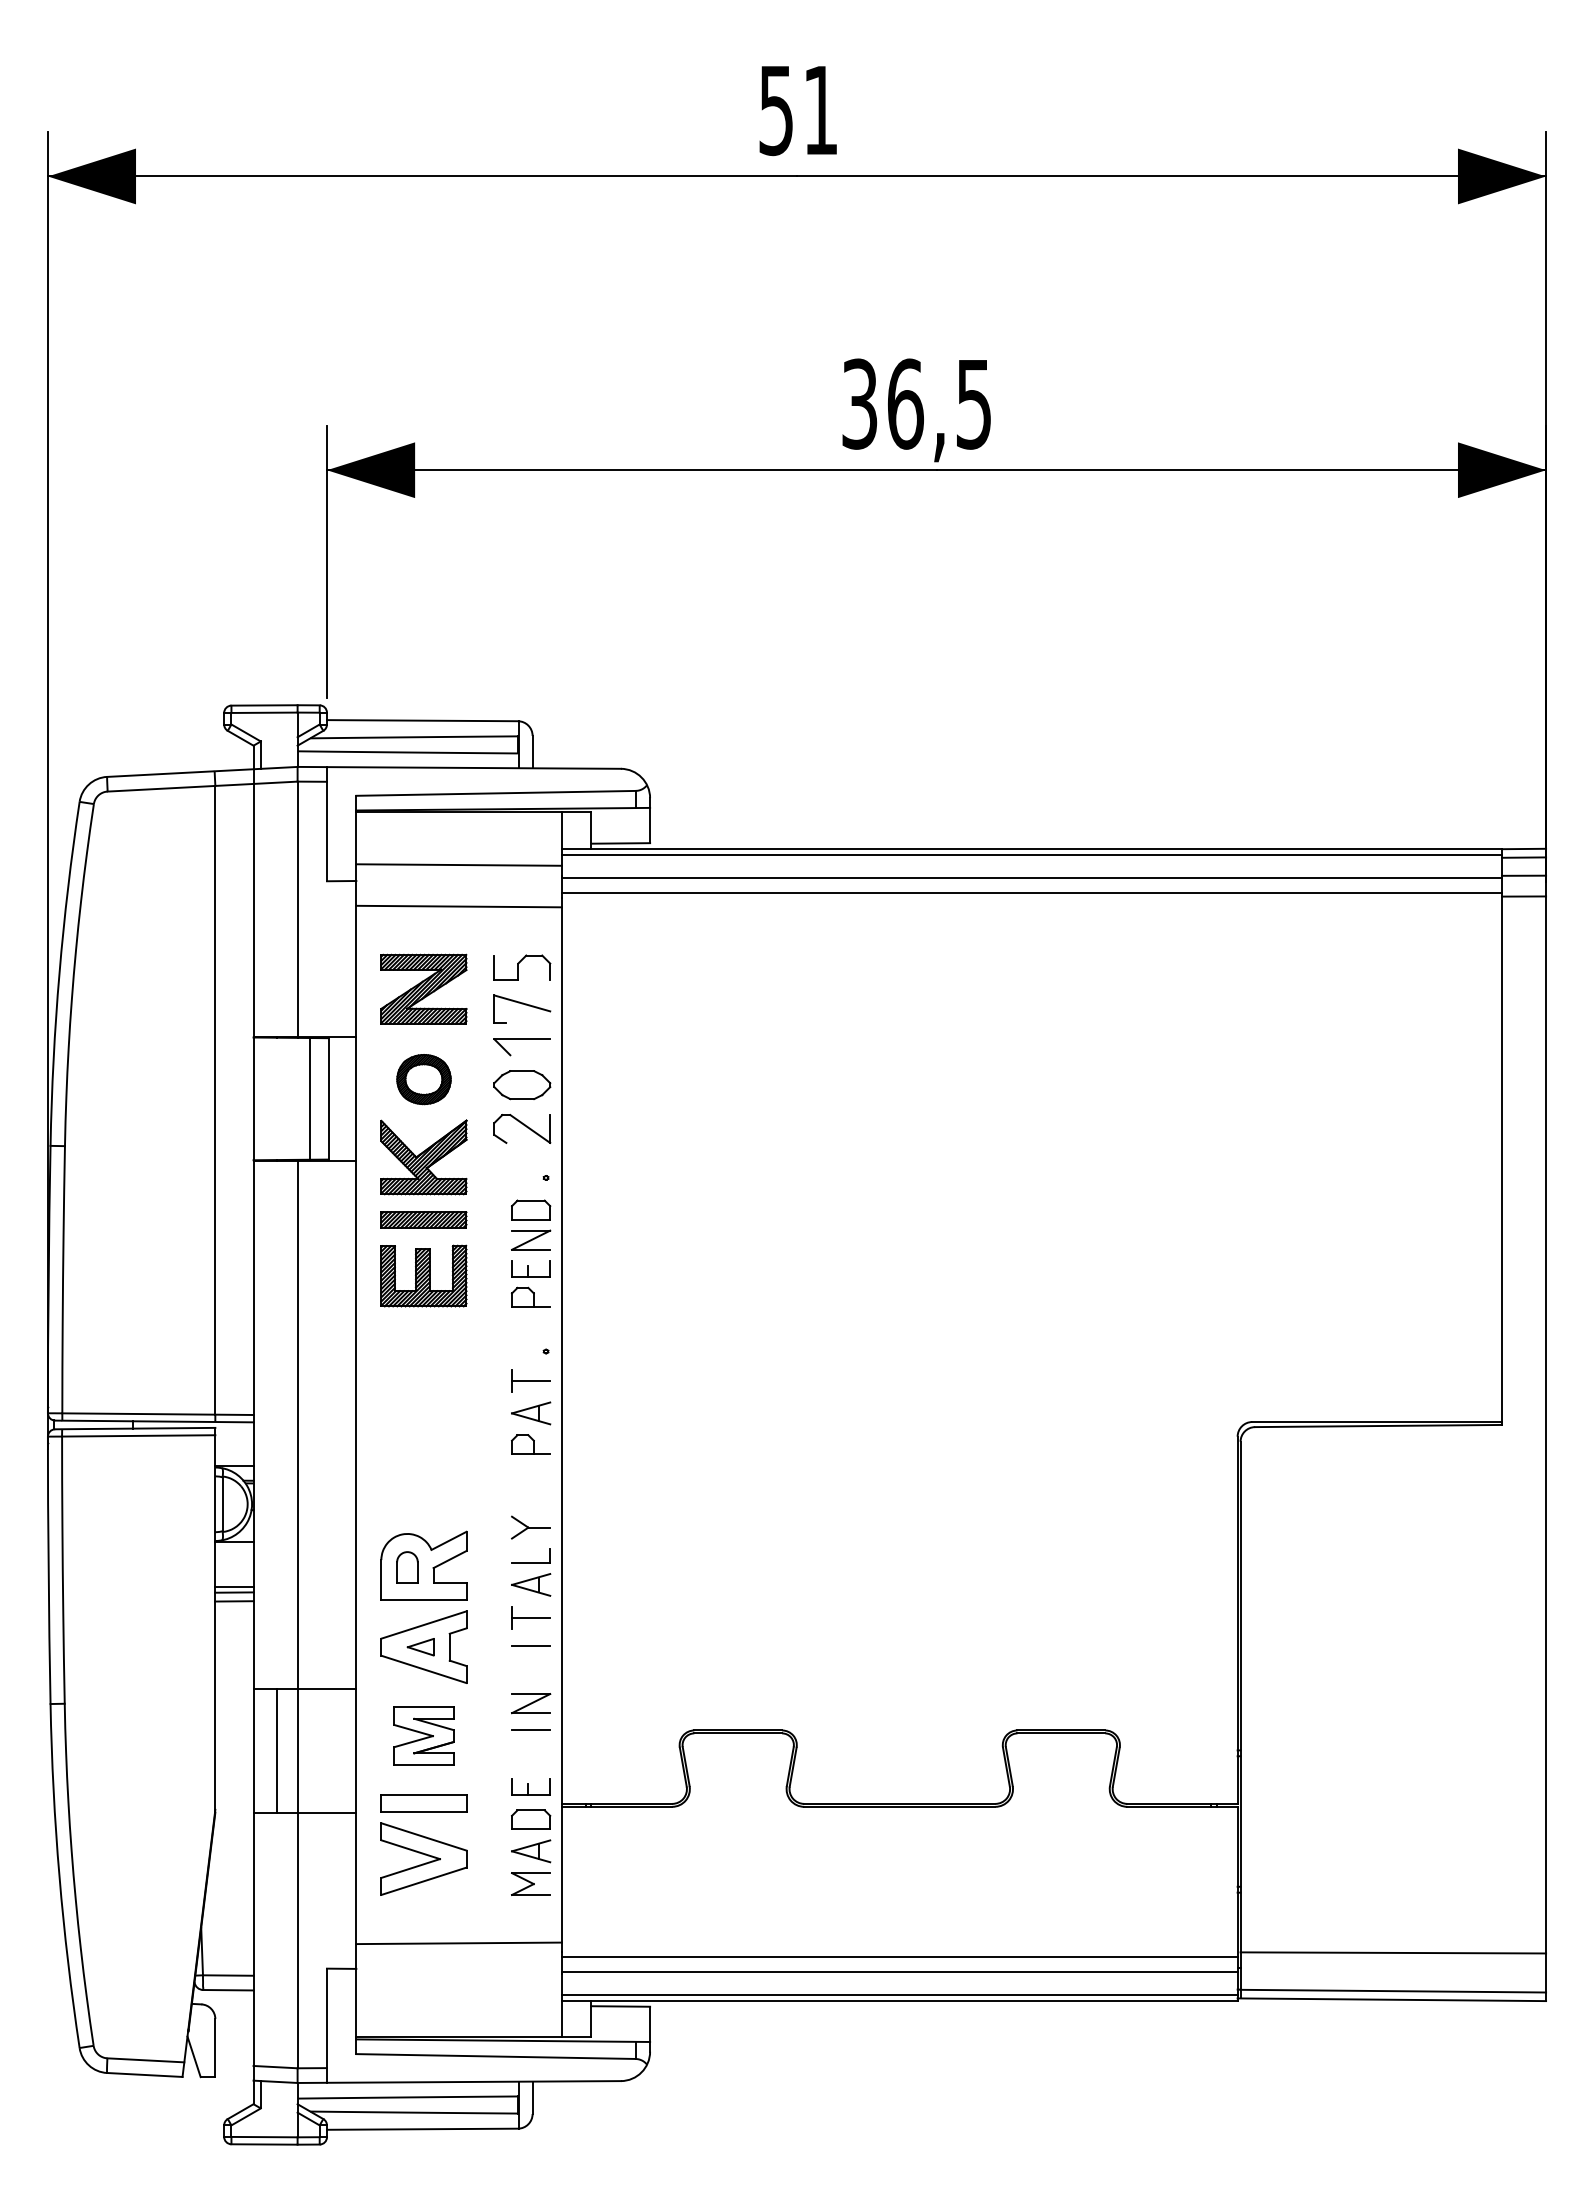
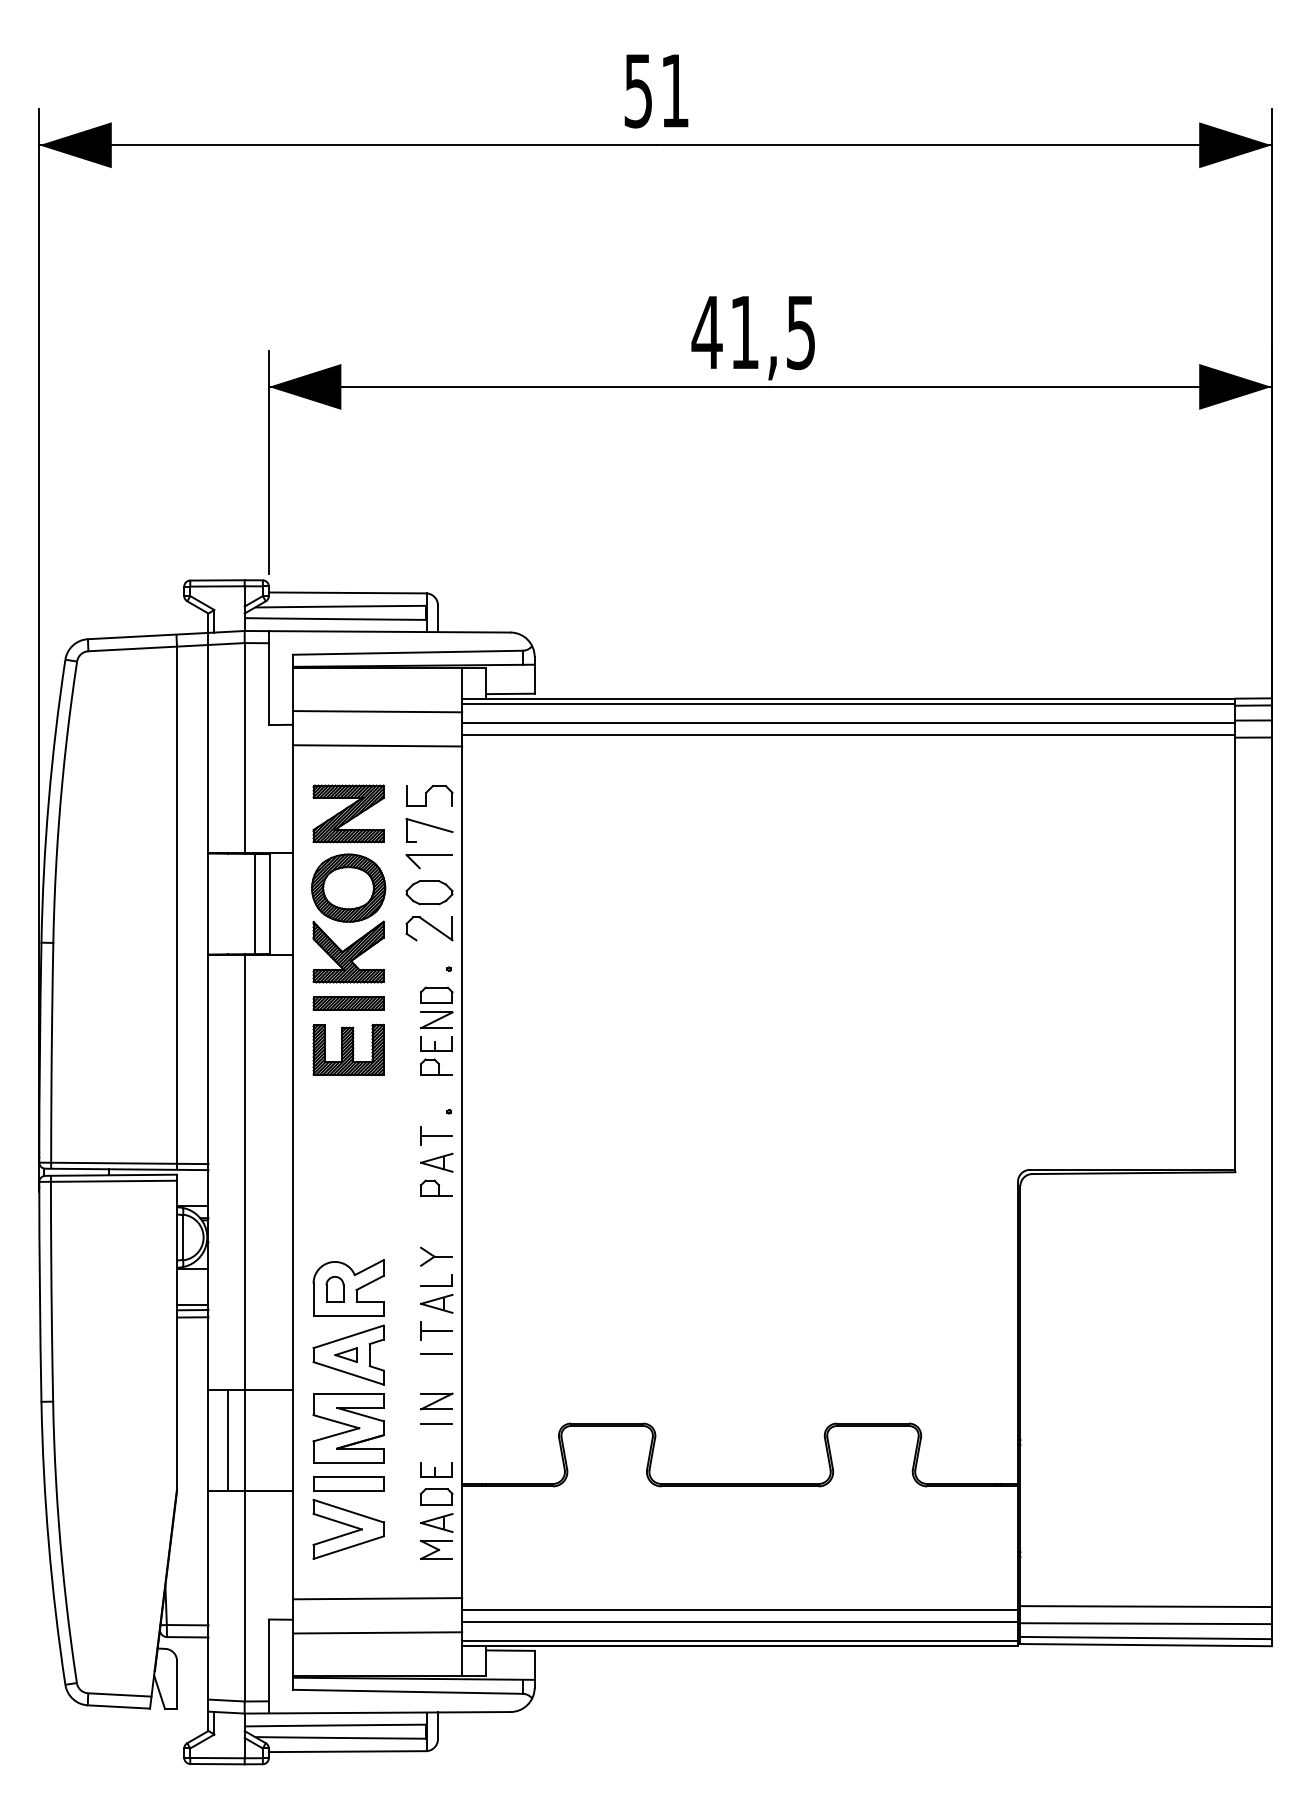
text: (881, 403) -> (725, 332), 36,5 -> 41,5
part: (423, 1079) -> (348, 888), size x1.67
part: (423, 1735) -> (348, 1427), size x1.43
line: (1393, 1973) -> (1146, 1623), added
line: (458, 1984) -> (377, 1632), added

